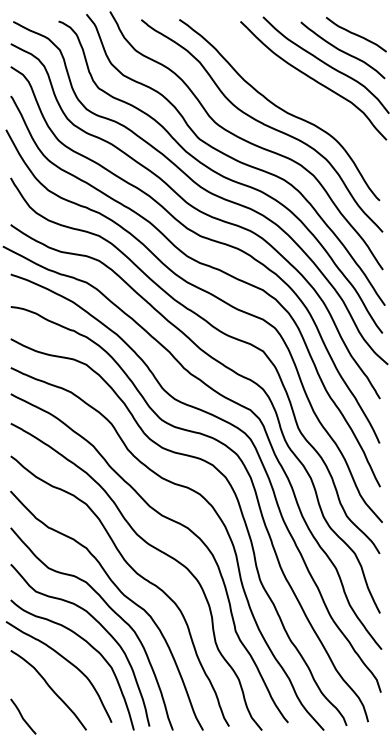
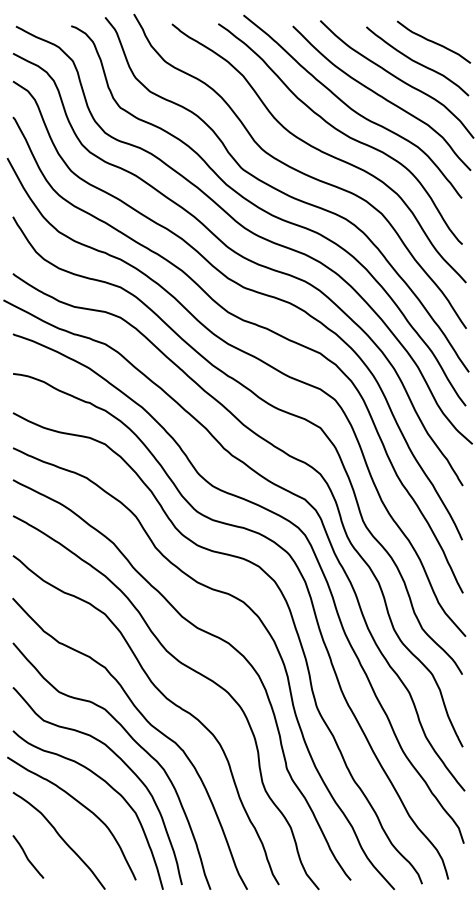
curve: (289, 89) -> (352, 108), added
curve: (22, 716) -> (27, 856), moved

